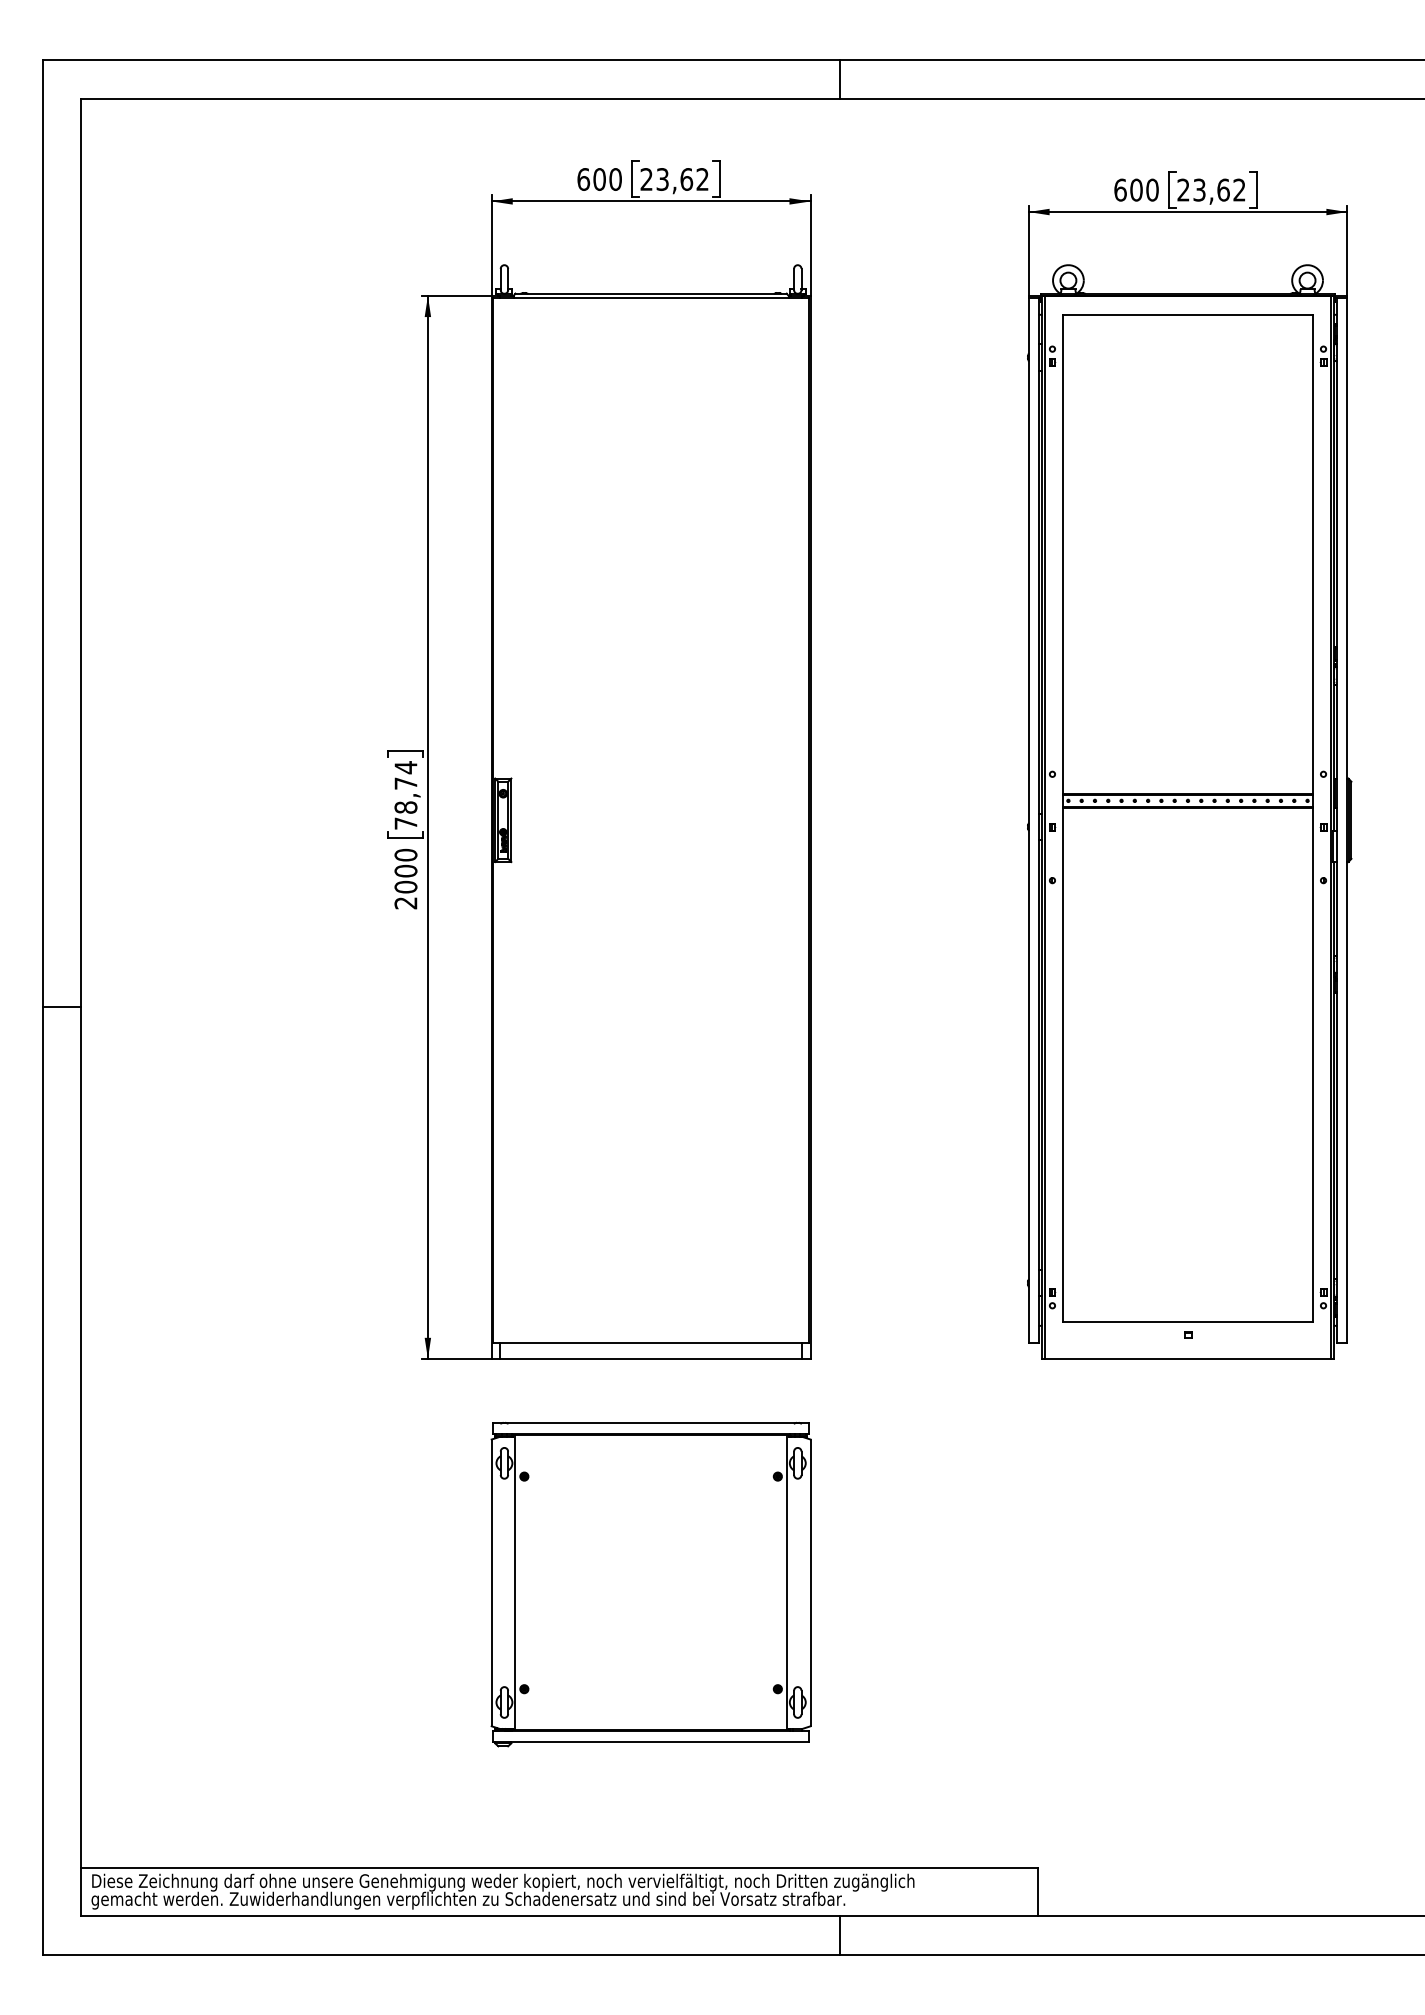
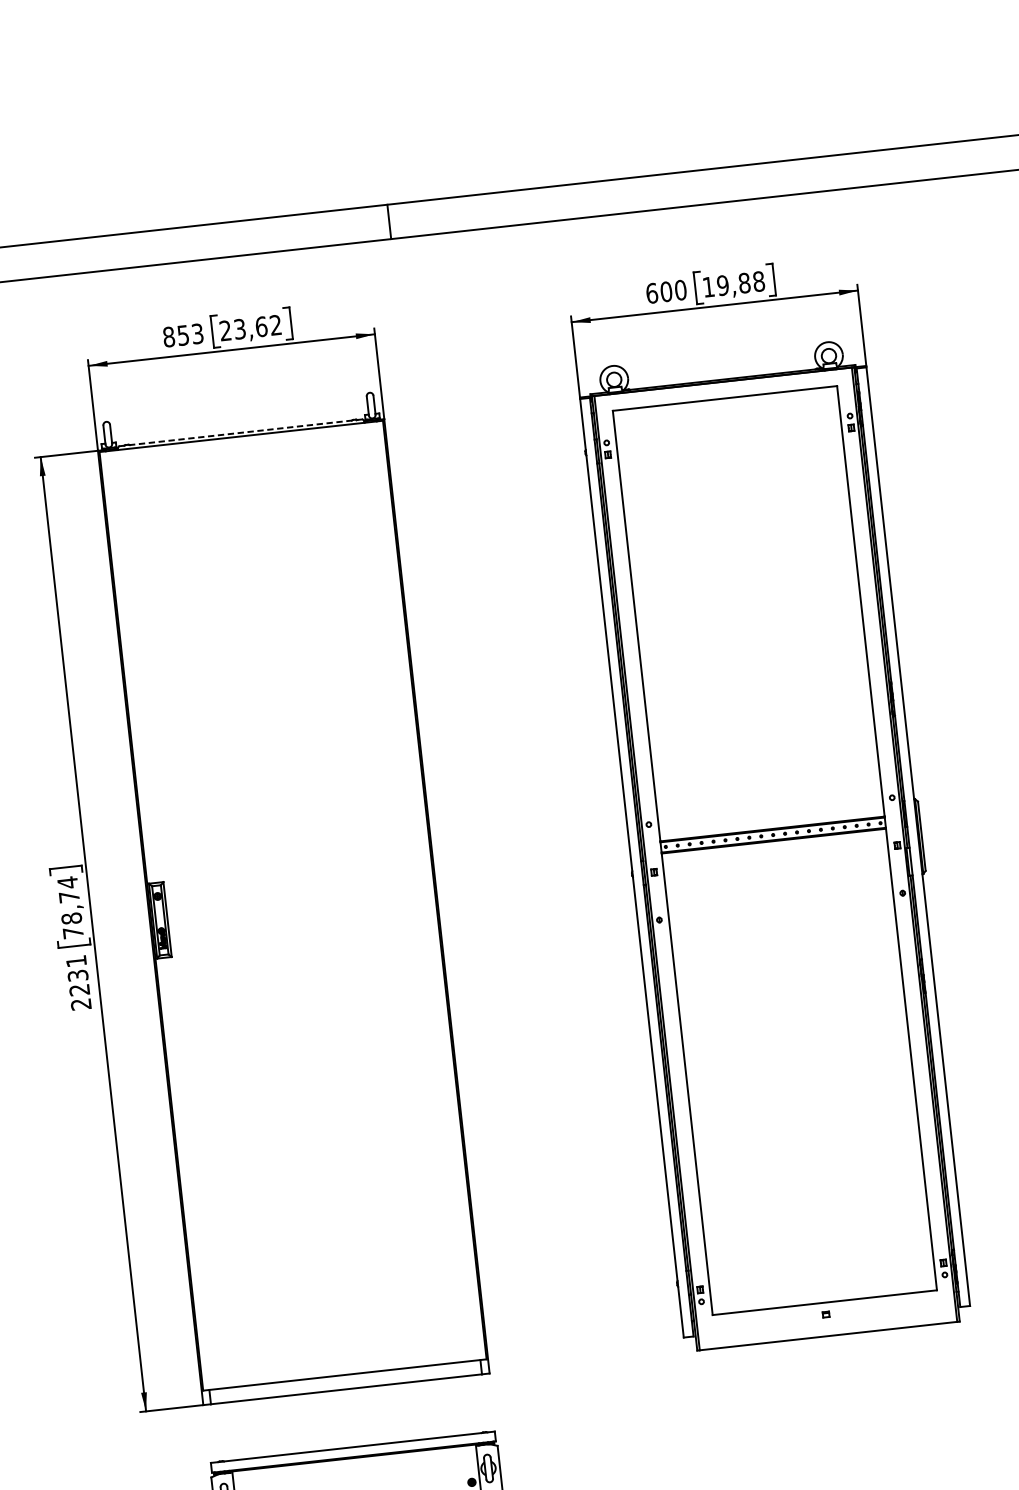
text: (599, 179) -> (183, 335), 600 -> 853
text: (1211, 189) -> (733, 283), 23,62 -> 19,88
line: (651, 293) -> (241, 432), solid -> dashed
text: (405, 870) -> (77, 975), 2000 -> 2231

